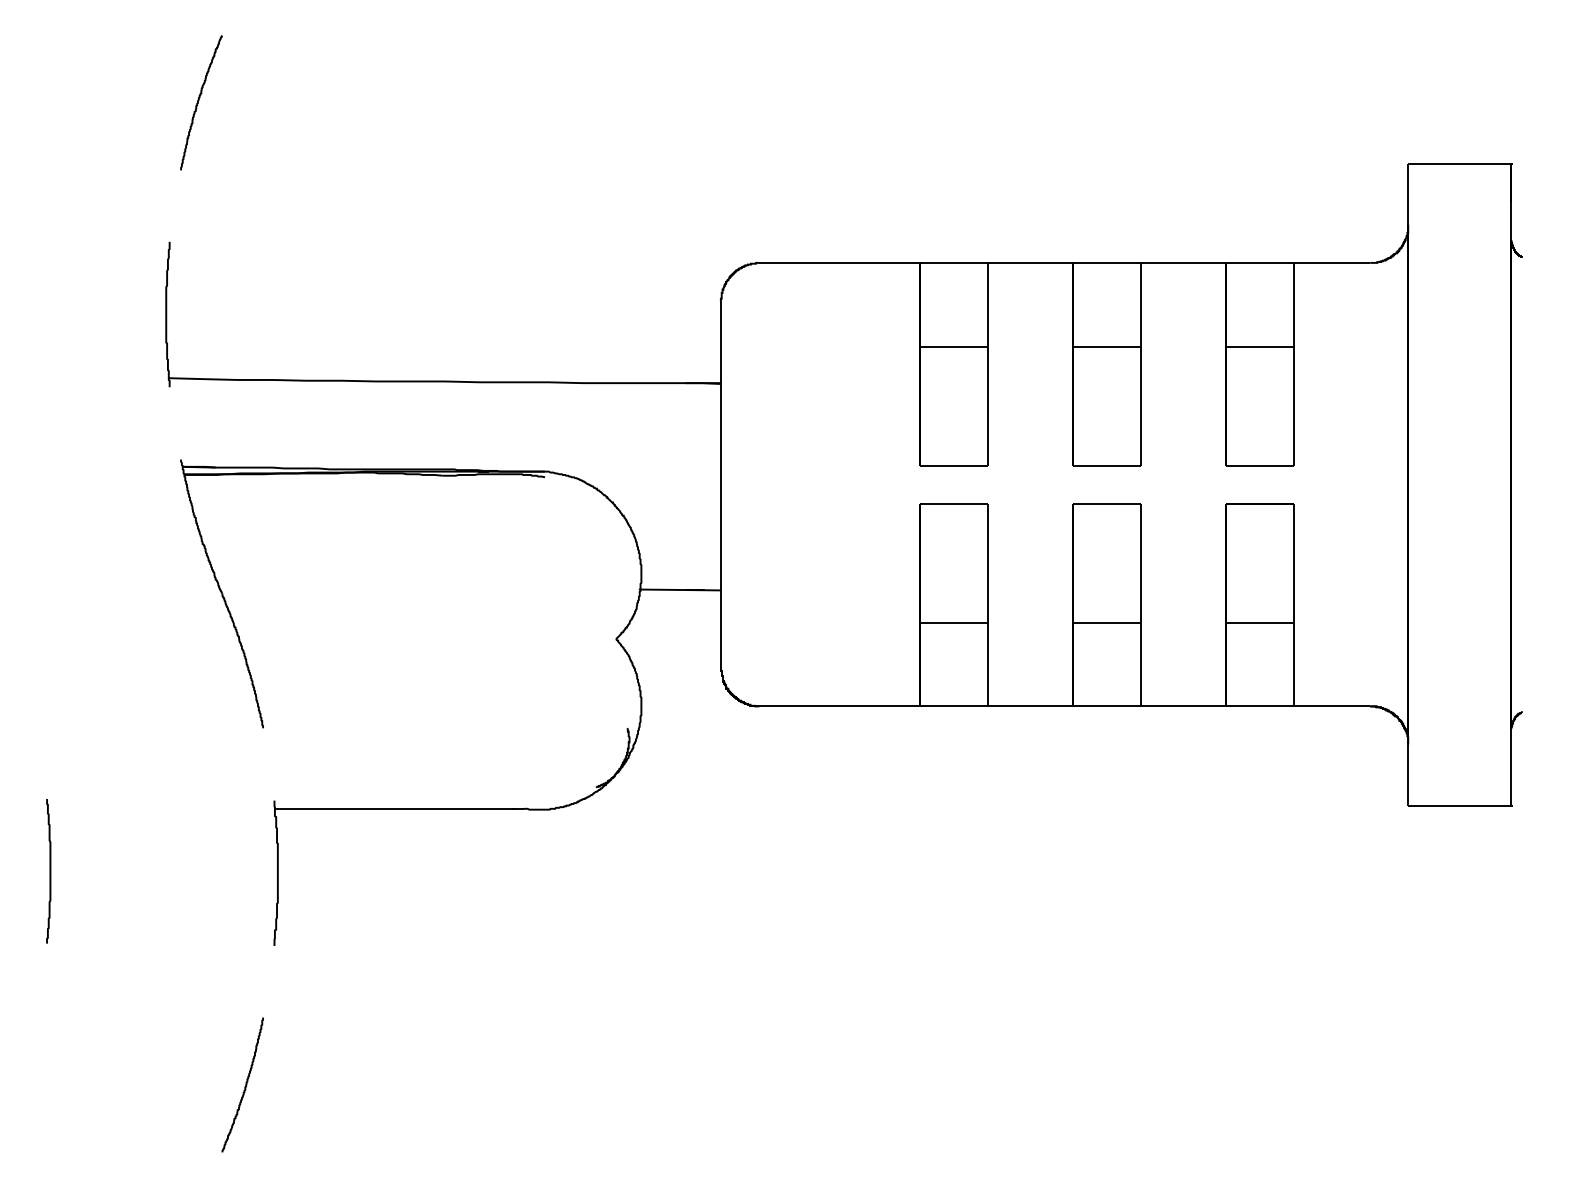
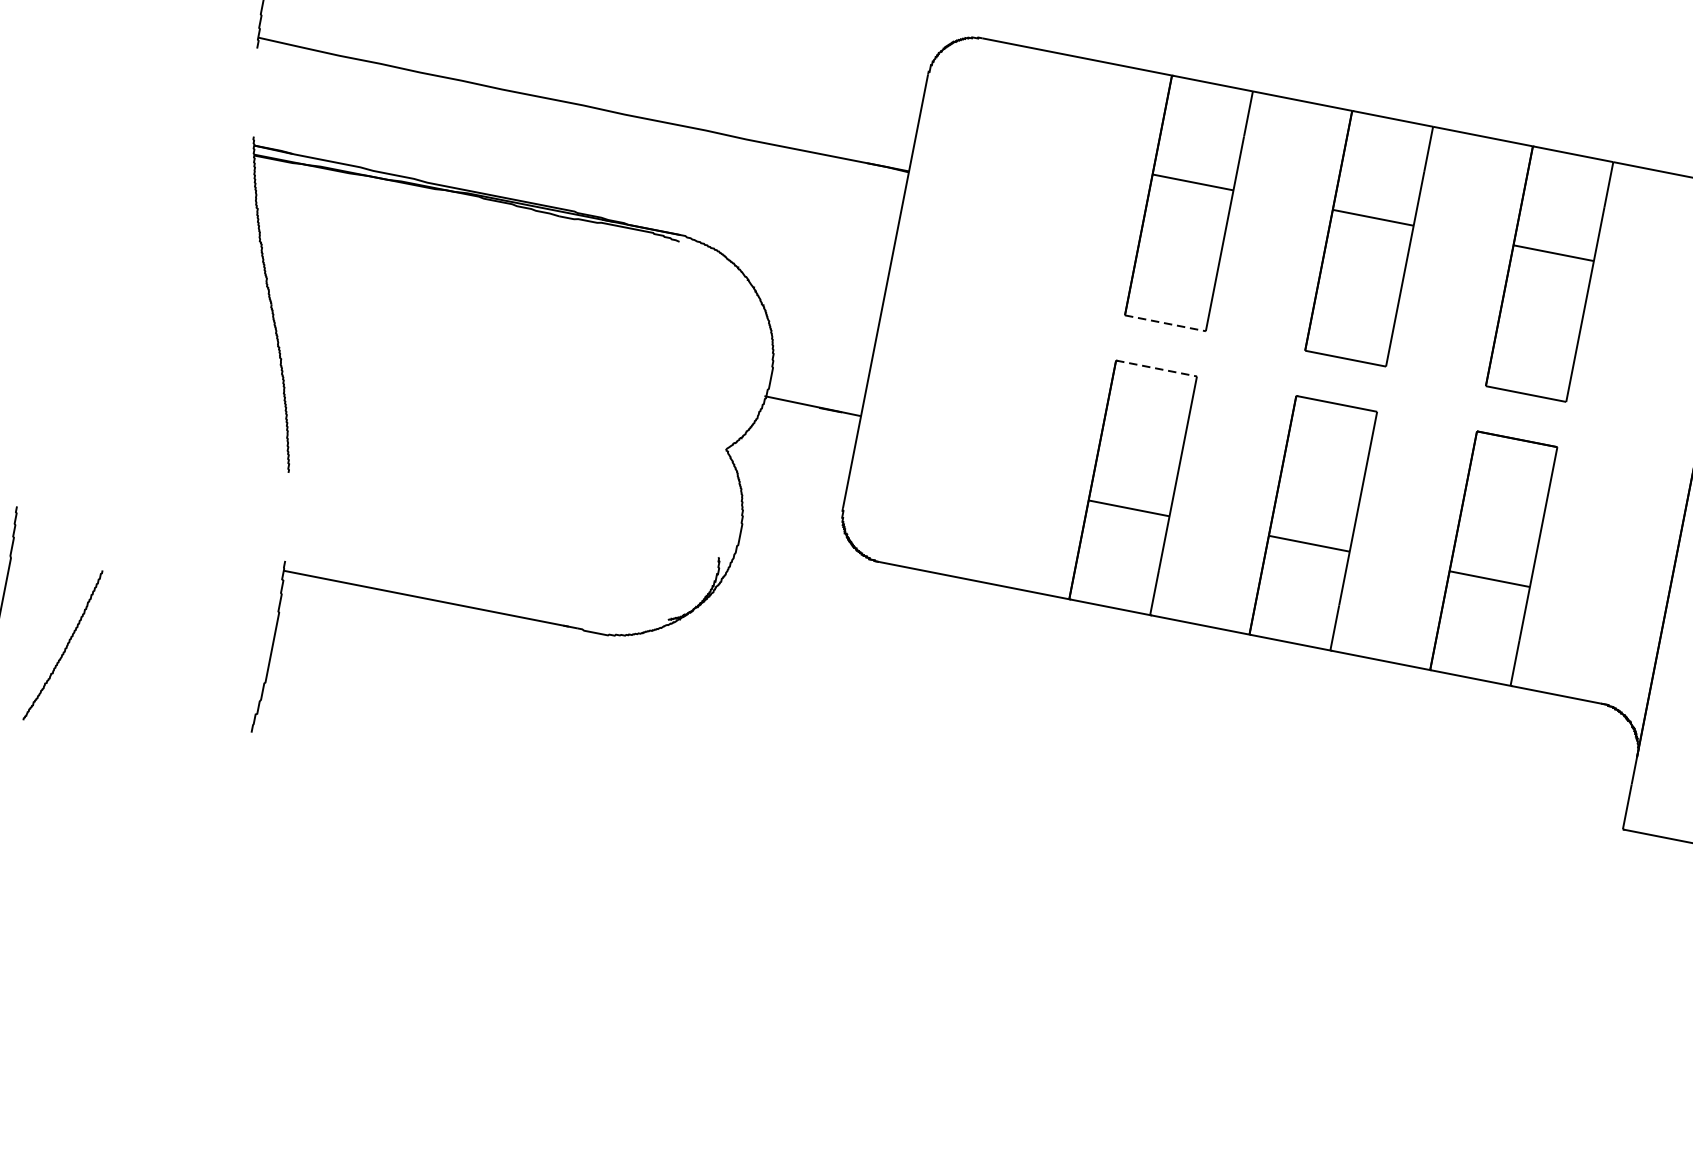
line: (954, 466) -> (1165, 323), solid -> dashed
line: (954, 504) -> (1156, 368), solid -> dashed
curve: (244, 1086) -> (64, 647), moved

